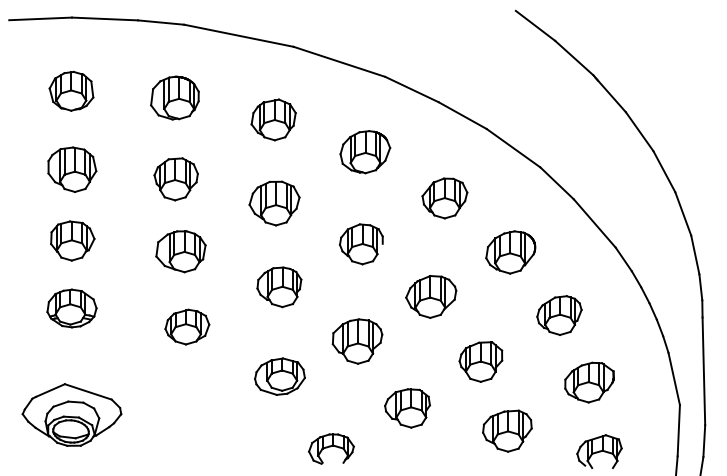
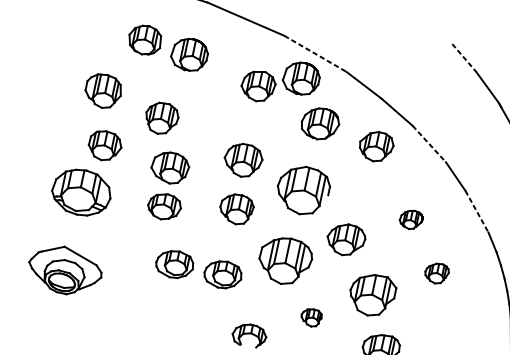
line: (535, 25) -> (464, 57), solid -> dashed
line: (339, 62) -> (315, 54), solid -> dashed
part: (71, 90) -> (145, 39), moved
part: (327, 97) -> (301, 78), added
line: (513, 148) -> (429, 144), solid -> dashed
part: (175, 179) -> (161, 118), moved
part: (444, 198) -> (375, 146), moved
part: (274, 203) -> (243, 160), moved
line: (594, 223) -> (476, 211), solid -> dashed
part: (72, 240) -> (105, 145), moved
part: (361, 244) -> (303, 190), size x1.6
part: (510, 252) -> (410, 219), size x0.6
part: (71, 308) -> (81, 192), size x1.6
part: (559, 315) -> (436, 273), size x0.7
part: (187, 326) -> (164, 206), moved
part: (357, 341) -> (285, 261), size x1.4
part: (480, 361) -> (372, 294), size x1.4
part: (213, 376) -> (174, 264), added
part: (589, 382) -> (448, 327), removed
part: (407, 408) -> (311, 317), size x0.6

